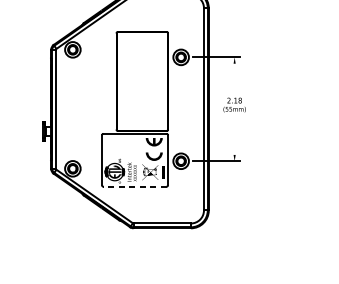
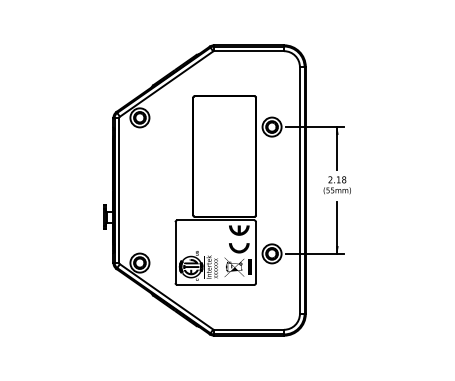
line: (234, 74) -> (337, 148), added
line: (234, 139) -> (337, 227), added
line: (134, 186) -> (215, 284), dashed -> solid

